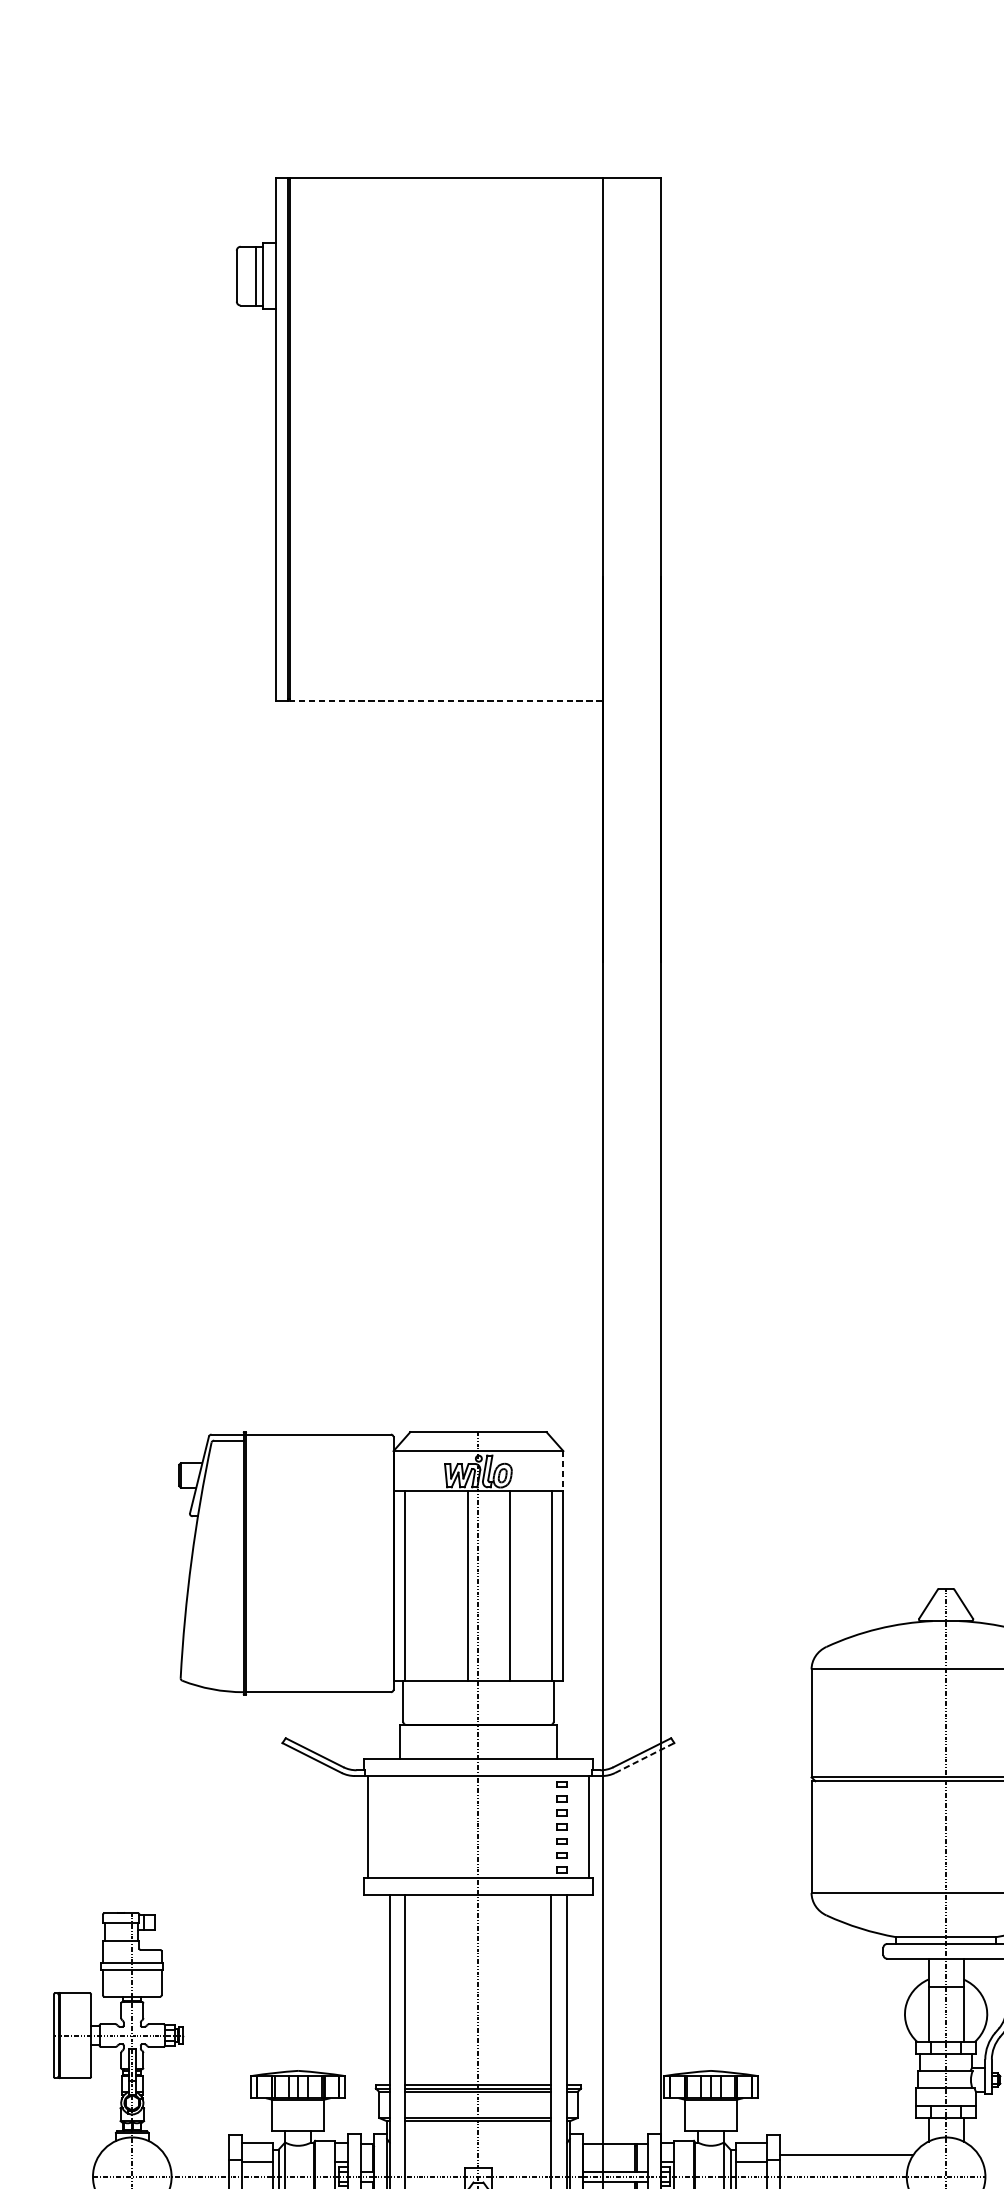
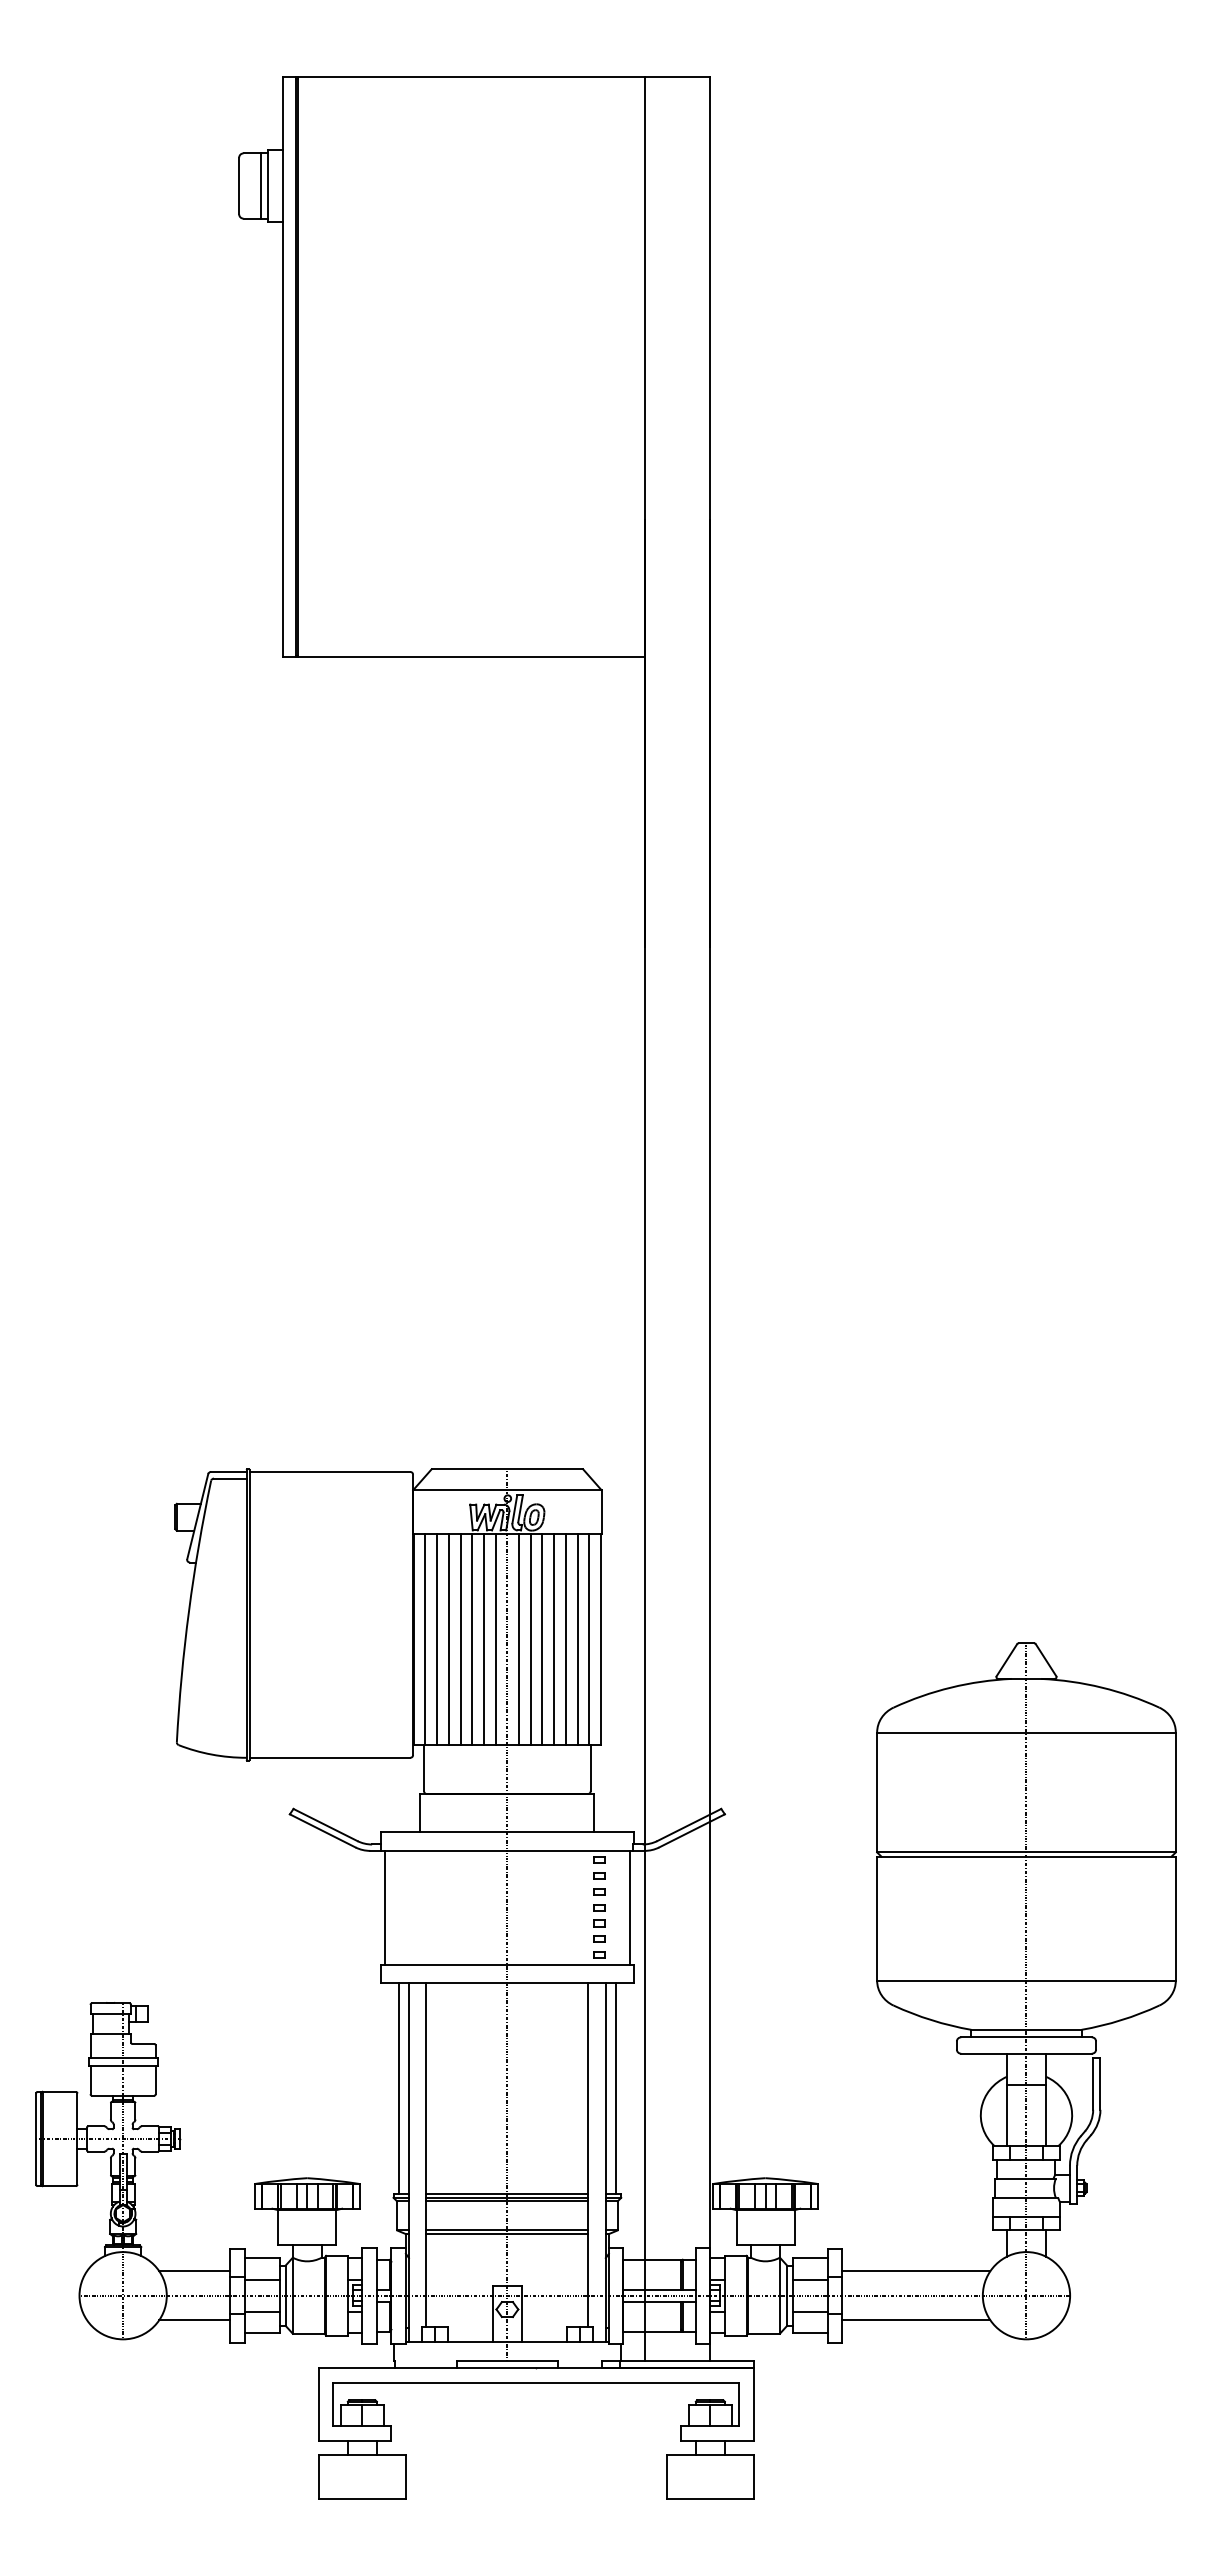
line: (446, 700) -> (471, 657), dashed -> solid
line: (563, 1471) -> (601, 1512), dashed -> solid
line: (415, 1585) -> (437, 1639), added
line: (425, 1585) -> (448, 1639), added
line: (436, 1585) -> (460, 1639), added
line: (447, 1585) -> (472, 1639), added
line: (457, 1585) -> (484, 1639), added
line: (489, 1585) -> (519, 1639), added
line: (499, 1585) -> (530, 1639), added
line: (520, 1585) -> (554, 1639), added
line: (530, 1585) -> (565, 1639), added
line: (541, 1585) -> (577, 1639), added
line: (644, 1757) -> (691, 1830), dashed -> solid
line: (380, 1990) -> (398, 2088), added
line: (576, 1990) -> (616, 2088), added
line: (196, 2154) -> (194, 2271), added

